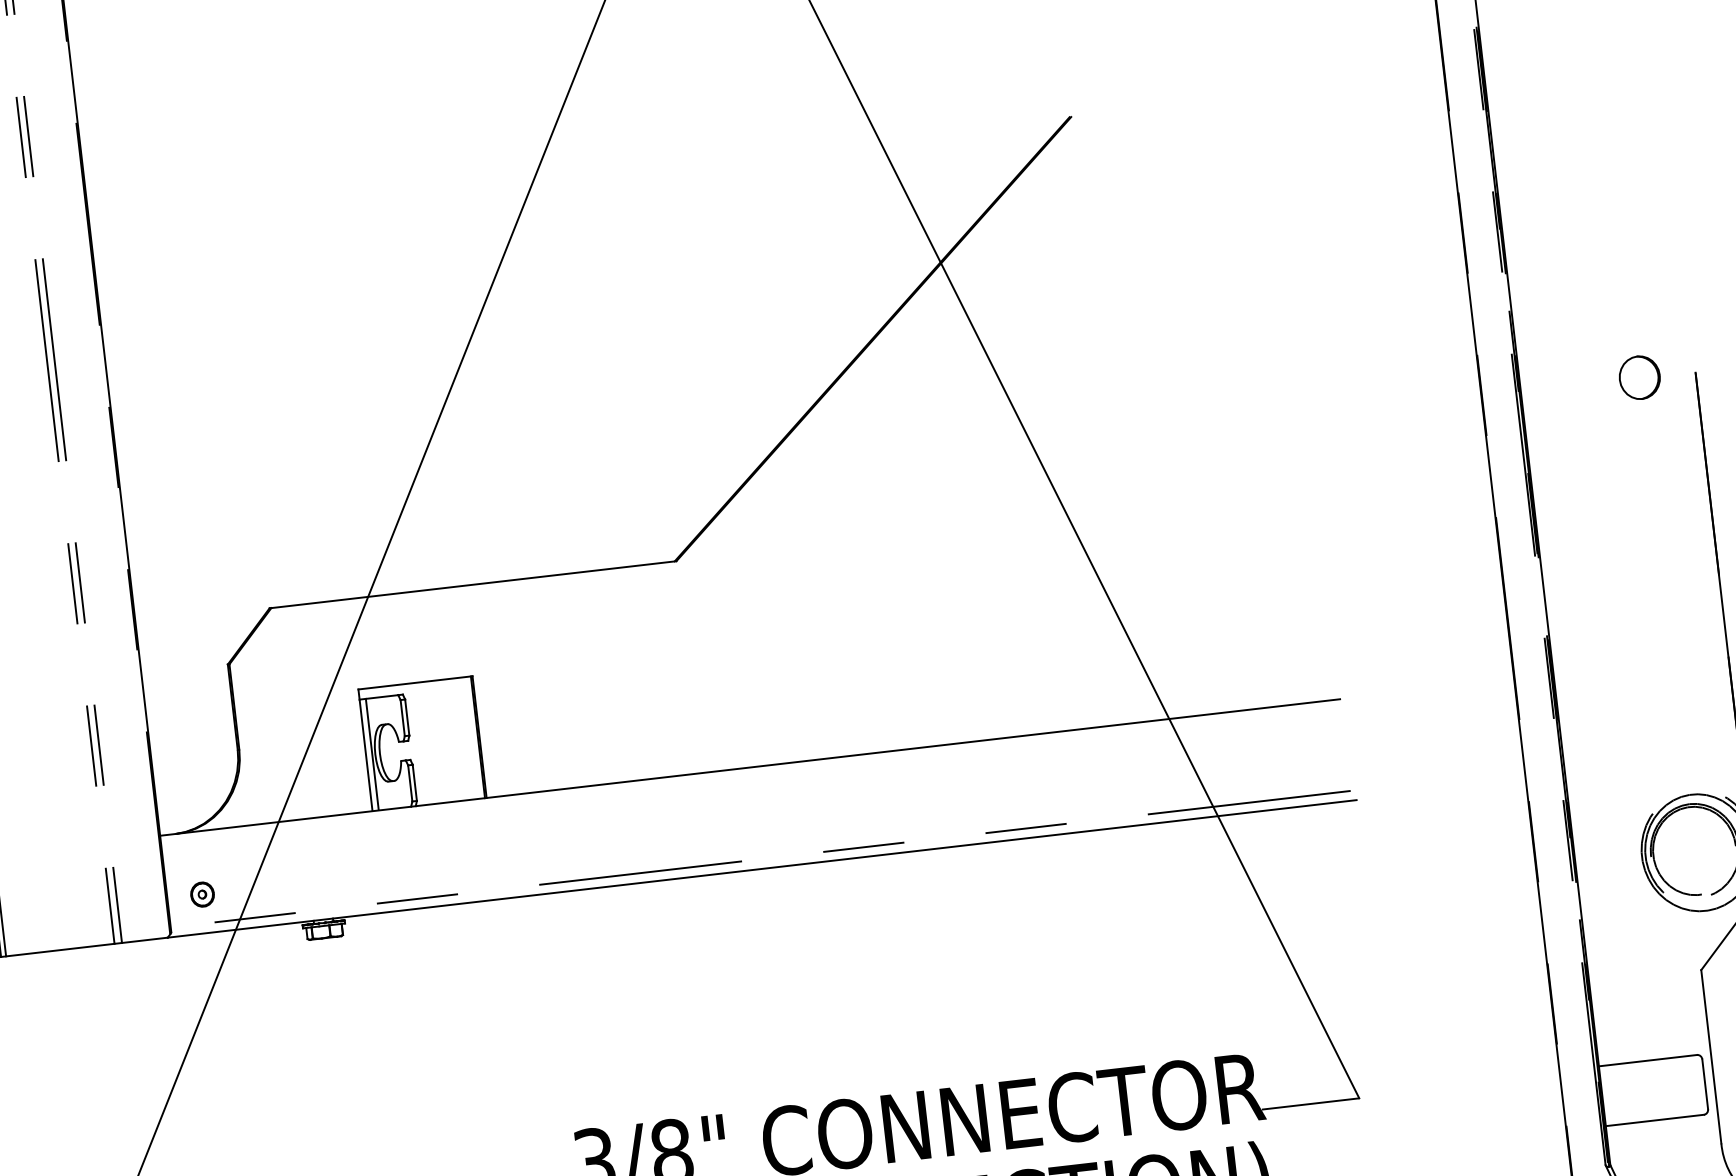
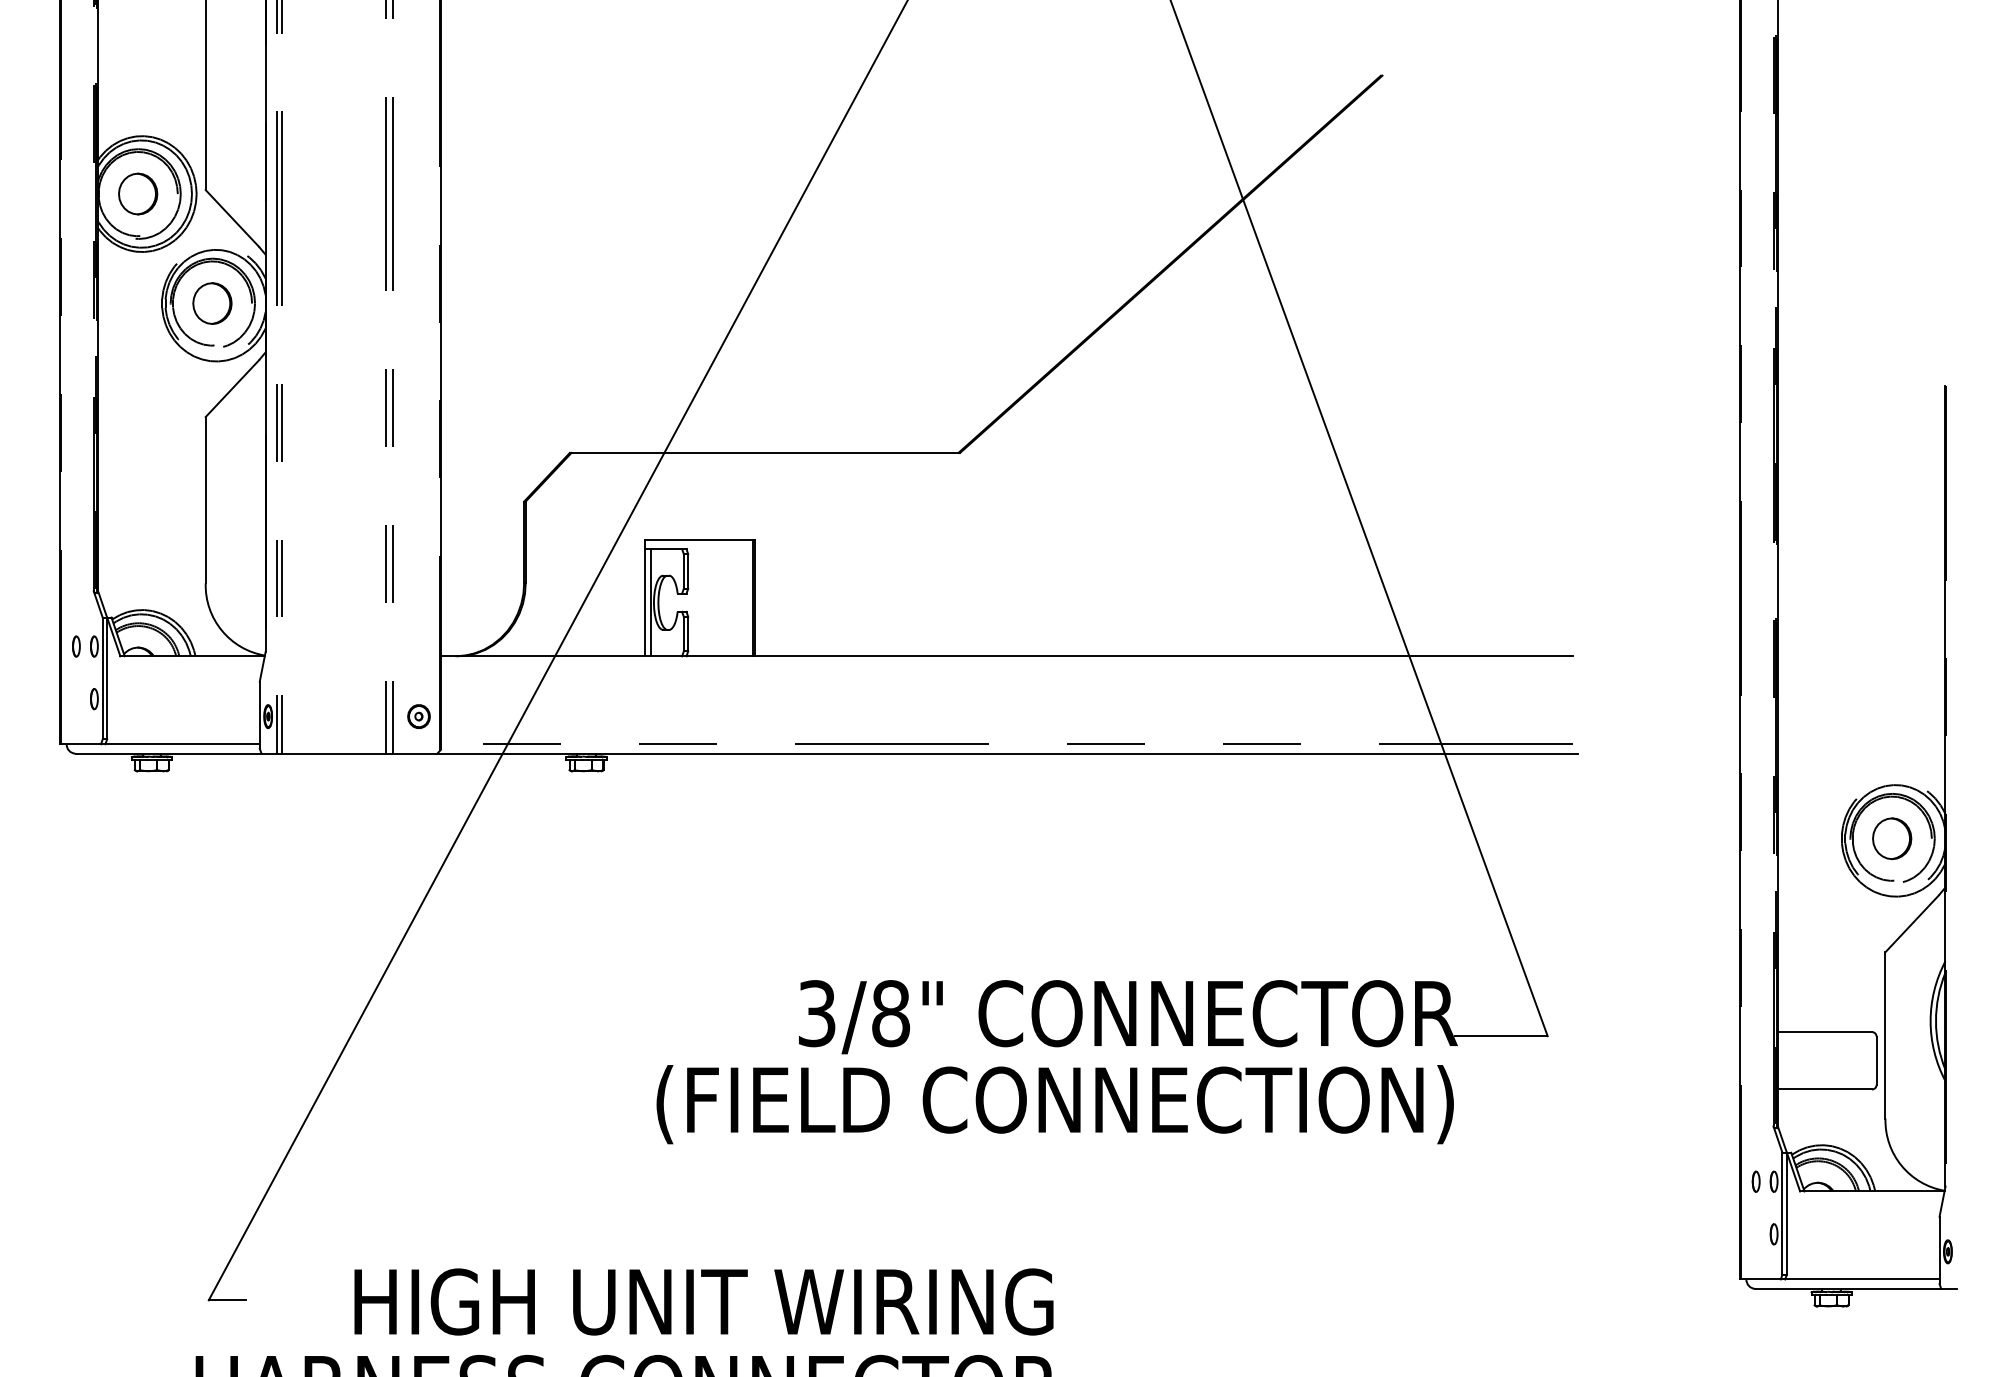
part: (1640, 377) -> (1892, 838), moved
part: (201, 894) -> (418, 716), moved

